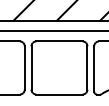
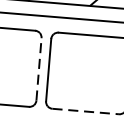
line: (24, 67) -> (38, 68), solid -> dashed
line: (59, 94) -> (85, 111), solid -> dashed

